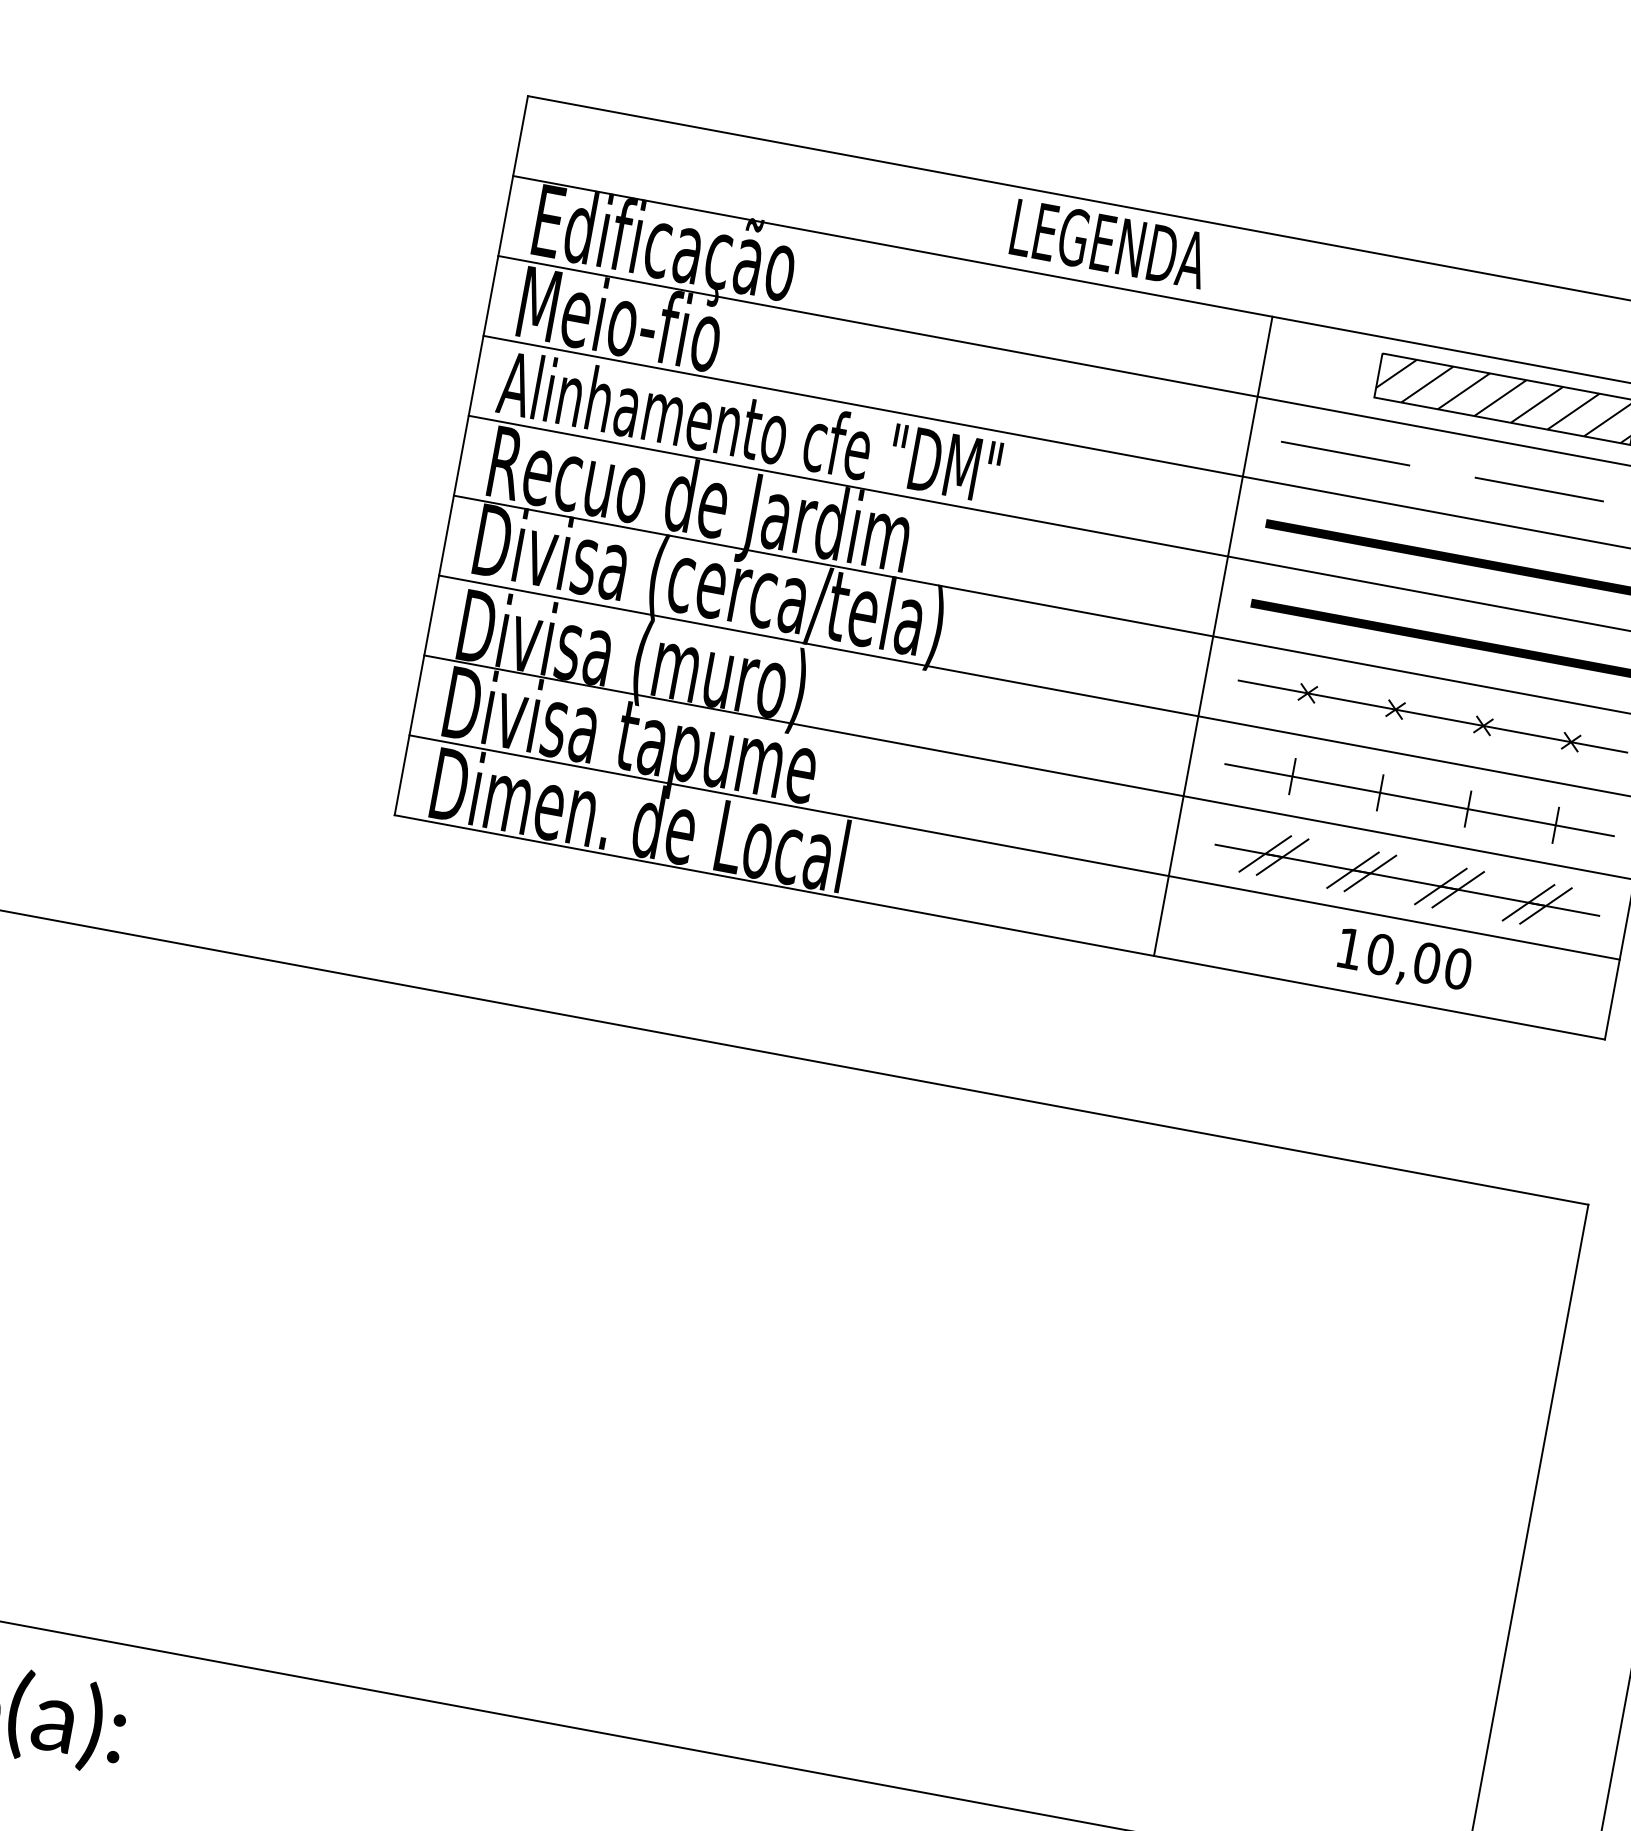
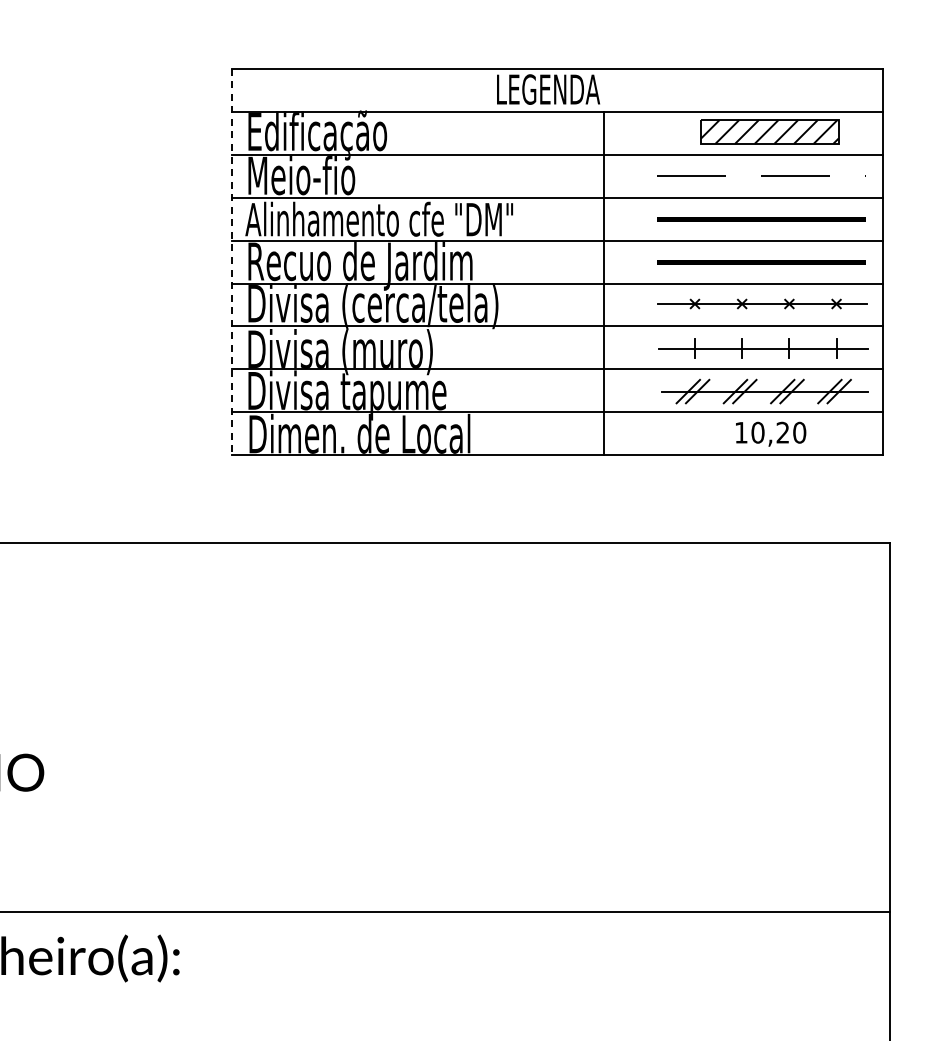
line: (462, 456) -> (232, 262), solid -> dashed
line: (1213, 636) -> (604, 283), moved
text: (1426, 962) -> (782, 432), 10,00 -> 10,20

